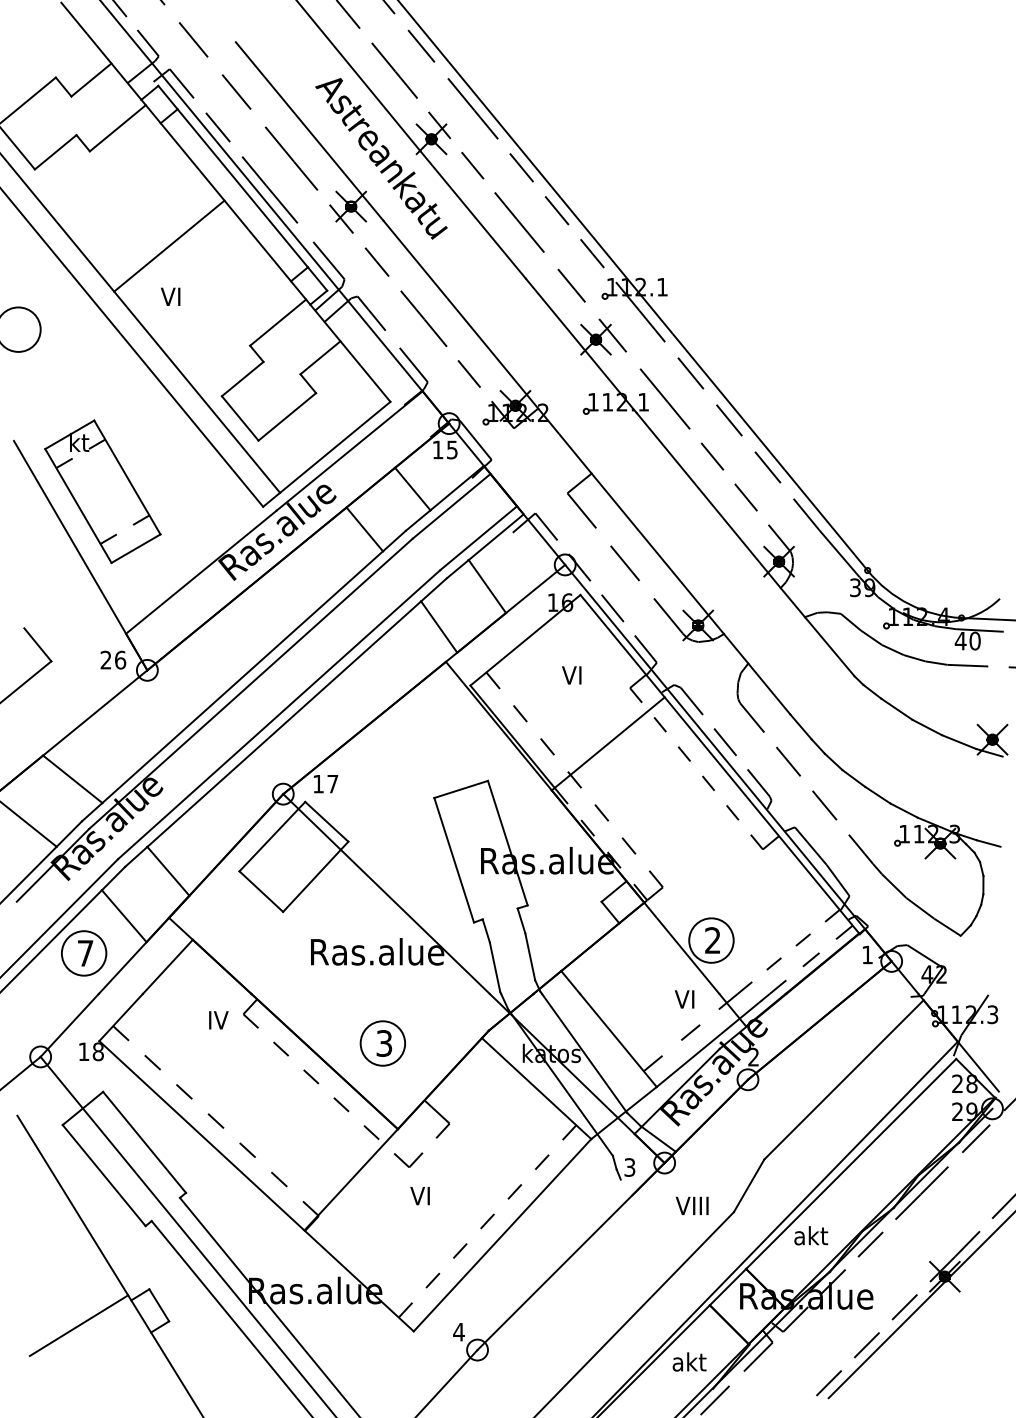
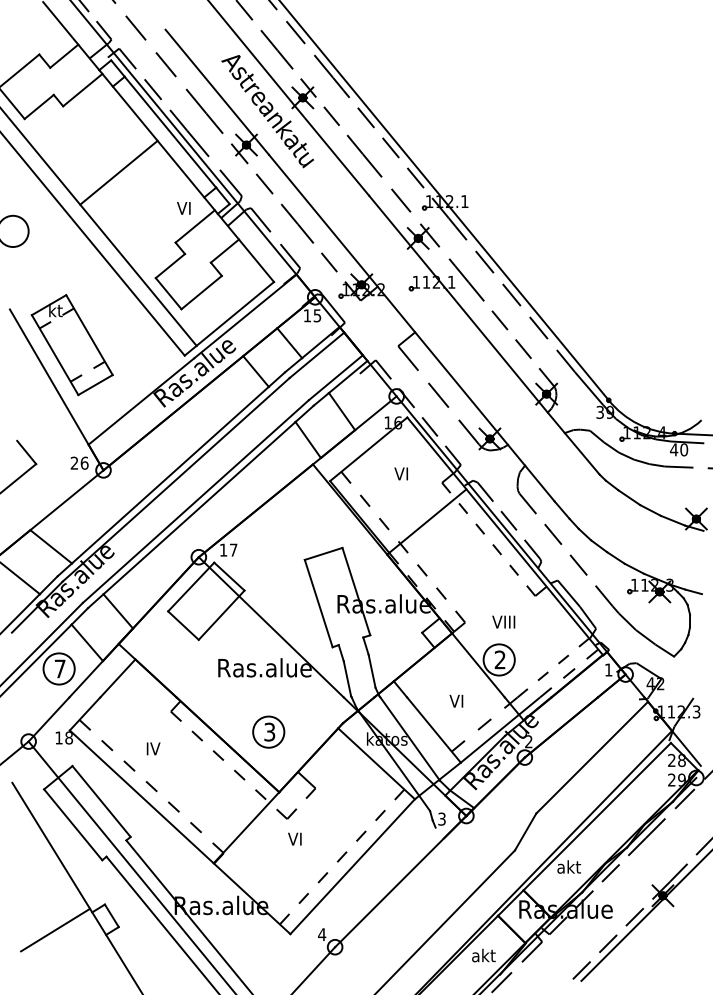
text: (170, 297) -> (183, 208), moved
text: (684, 998) -> (456, 700), moved
text: (218, 1019) -> (153, 748), moved
text: (691, 1205) -> (503, 621), moved

